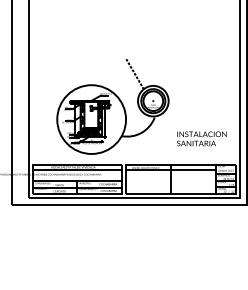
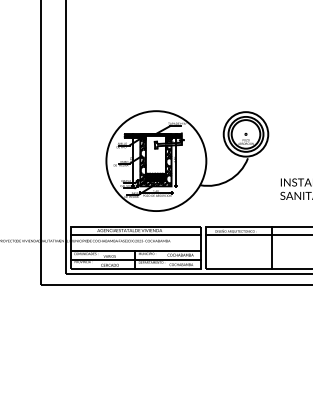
line: (134, 73) -> (218, 94), removed

